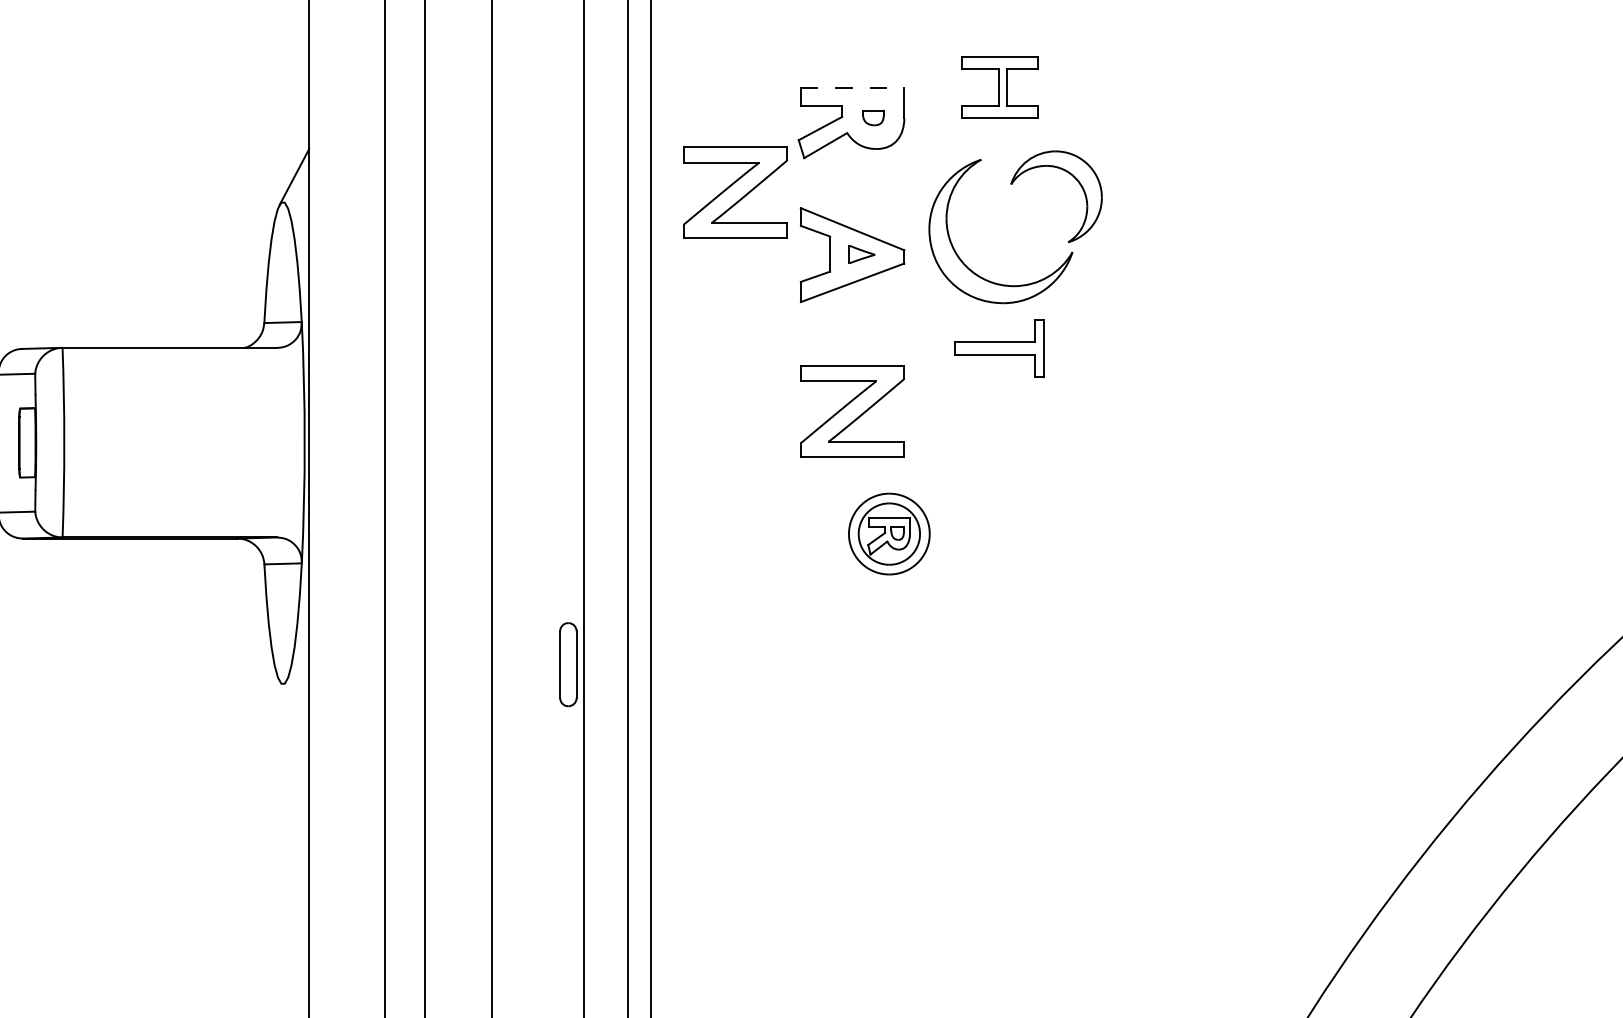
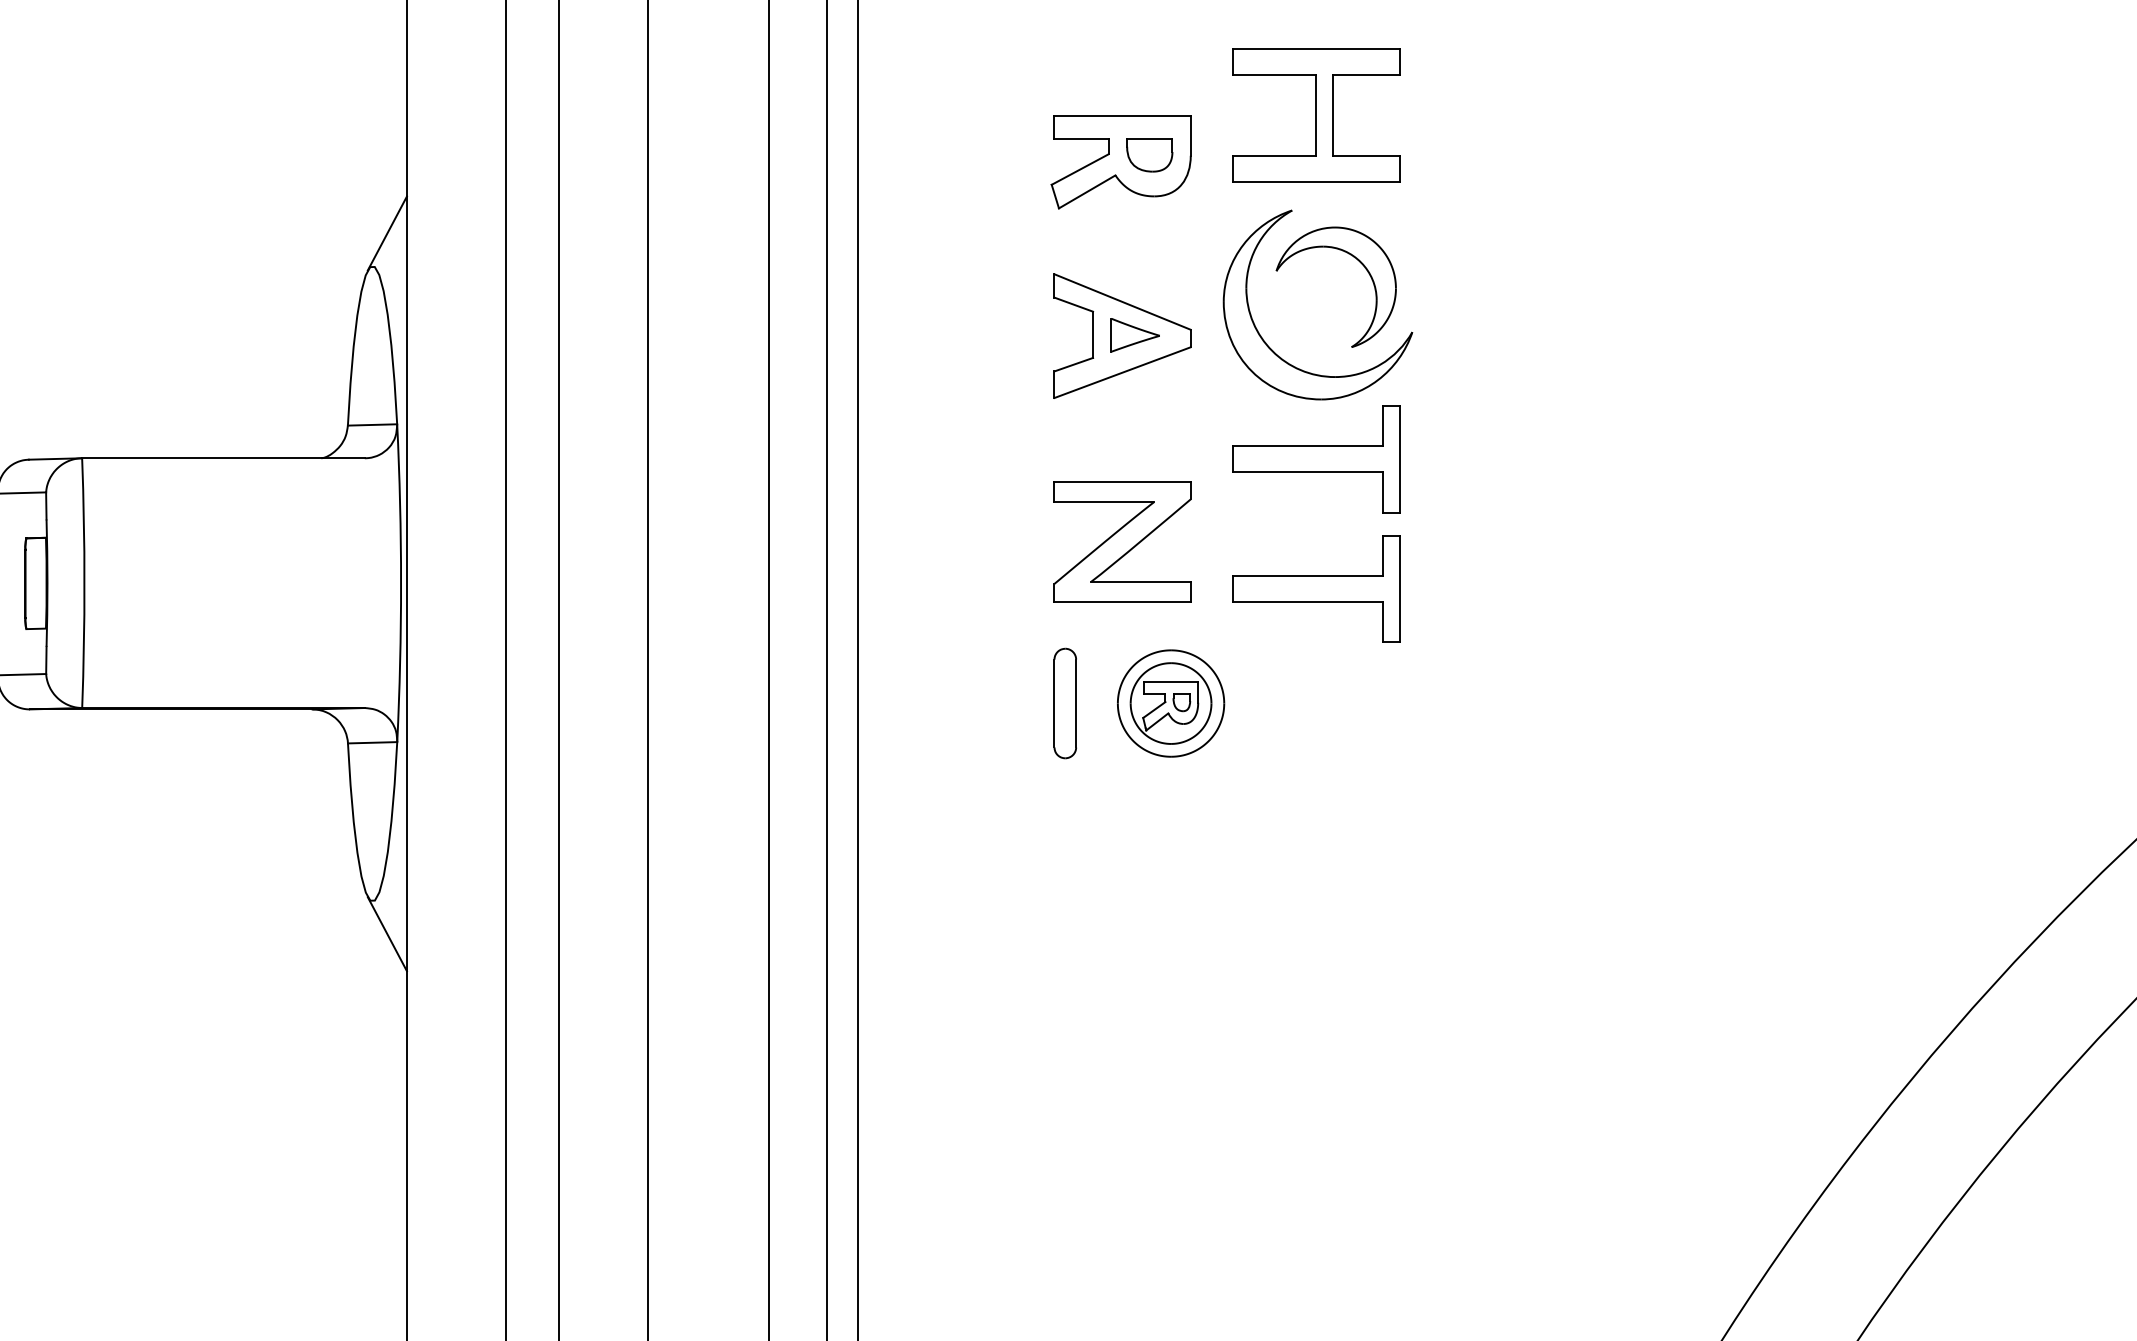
line: (853, 87) -> (1123, 115), dashed -> solid
part: (999, 87) -> (1316, 115), size x1.67
part: (873, 117) -> (1149, 155), size x1.67
part: (1074, 177) -> (1359, 262), moved
part: (735, 192) -> (968, 253), removed
part: (861, 254) -> (1134, 335), size x1.43
part: (999, 348) -> (1316, 459), size x1.43
part: (999, 446) -> (1316, 588), added
part: (567, 664) -> (1064, 703), moved
line: (293, 709) -> (386, 934), added

